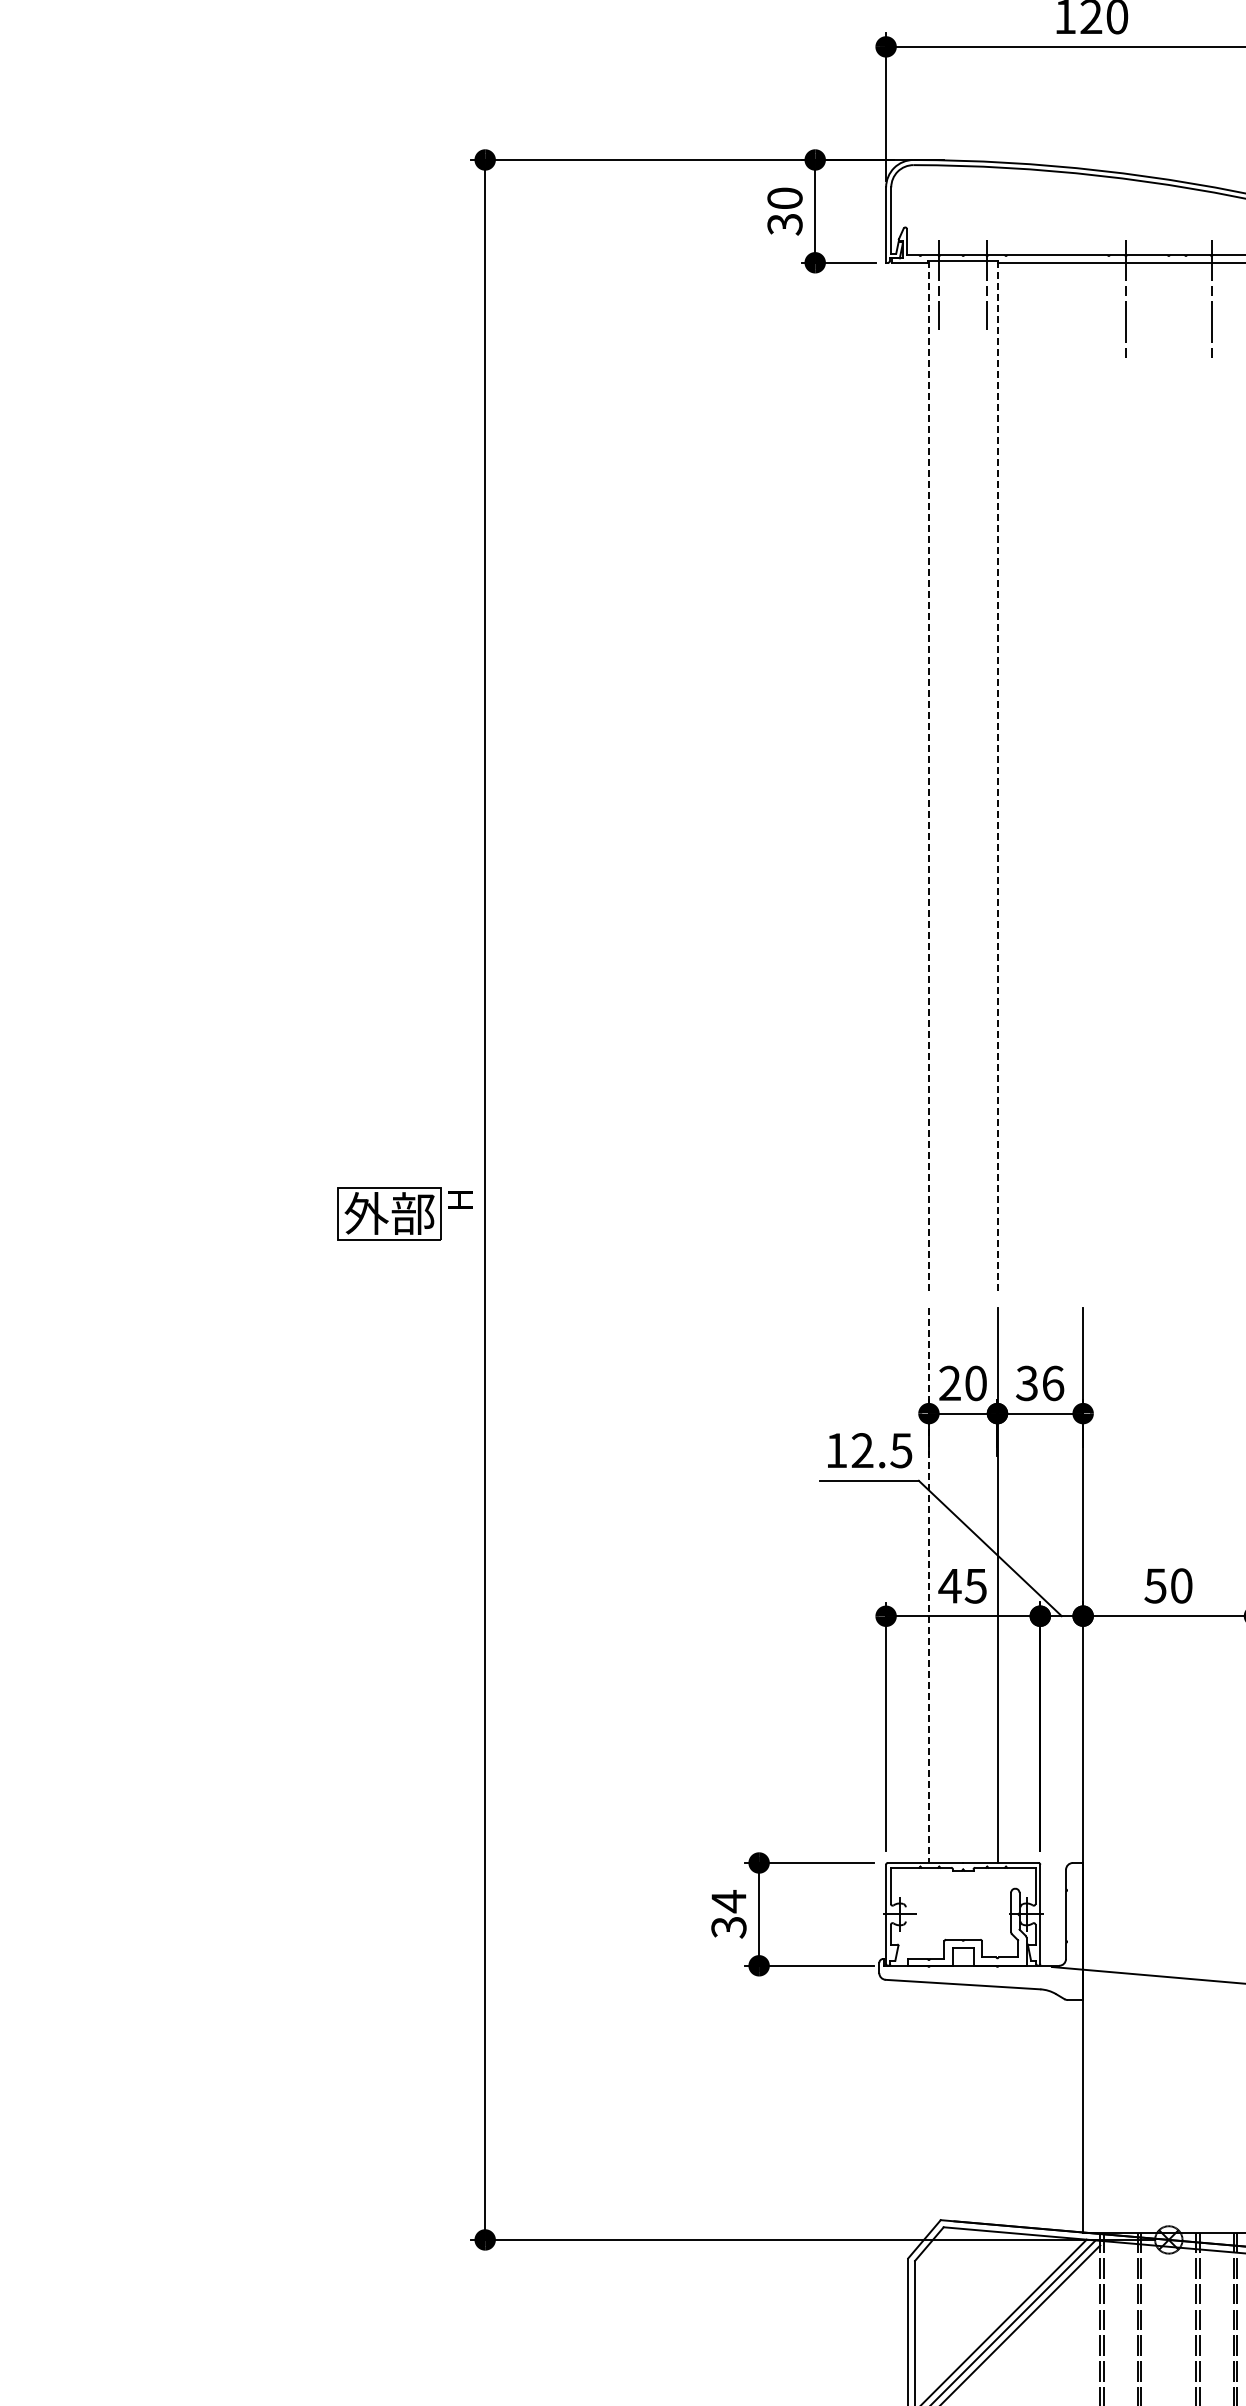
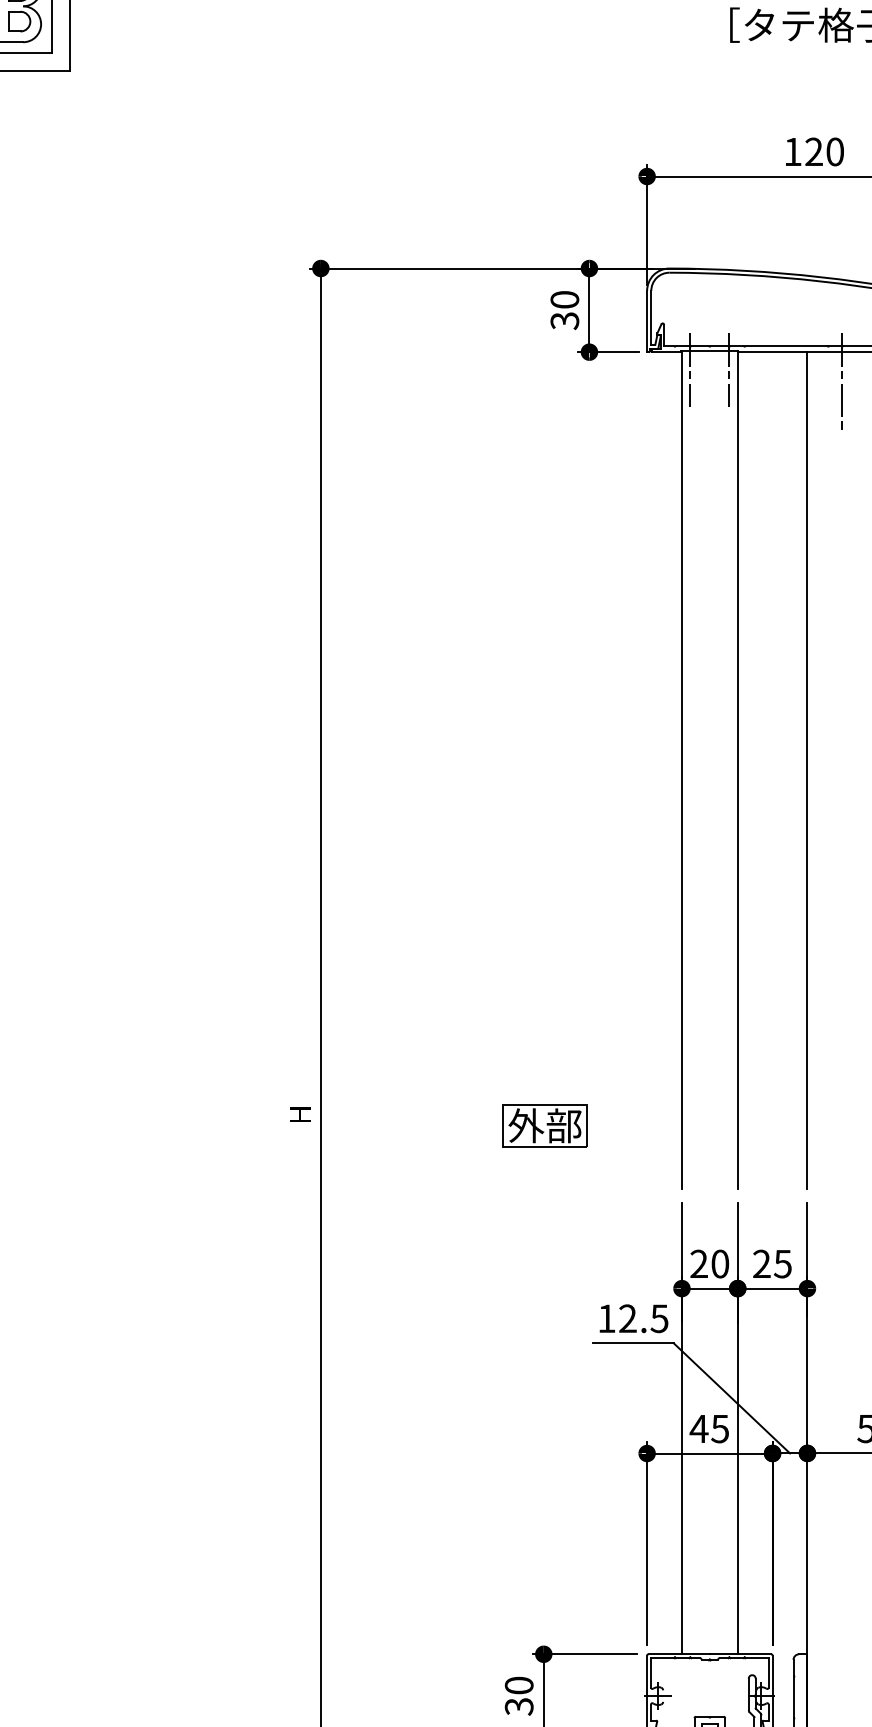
line: (928, 775) -> (681, 769), dashed -> solid
line: (997, 775) -> (737, 769), dashed -> solid
line: (1083, 776) -> (807, 770), added
part: (389, 1213) -> (544, 1125), moved
text: (1040, 1383) -> (772, 1264), 36 -> 25
line: (928, 1585) -> (681, 1428), dashed -> solid
text: (728, 1901) -> (518, 1685), 34 -> 30

